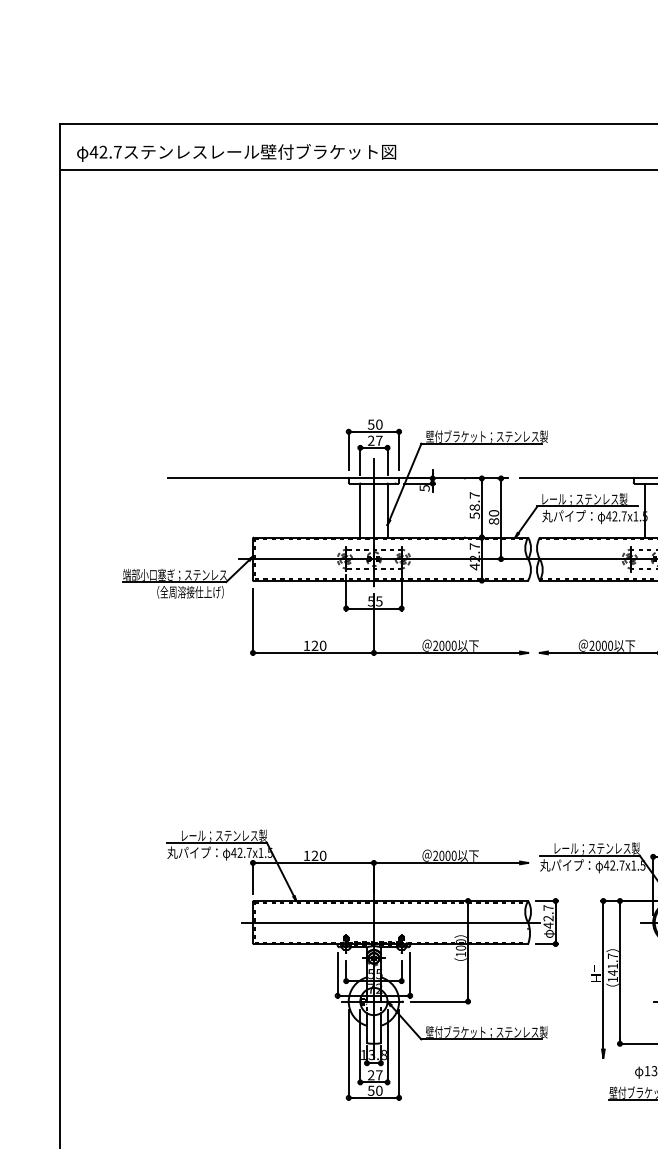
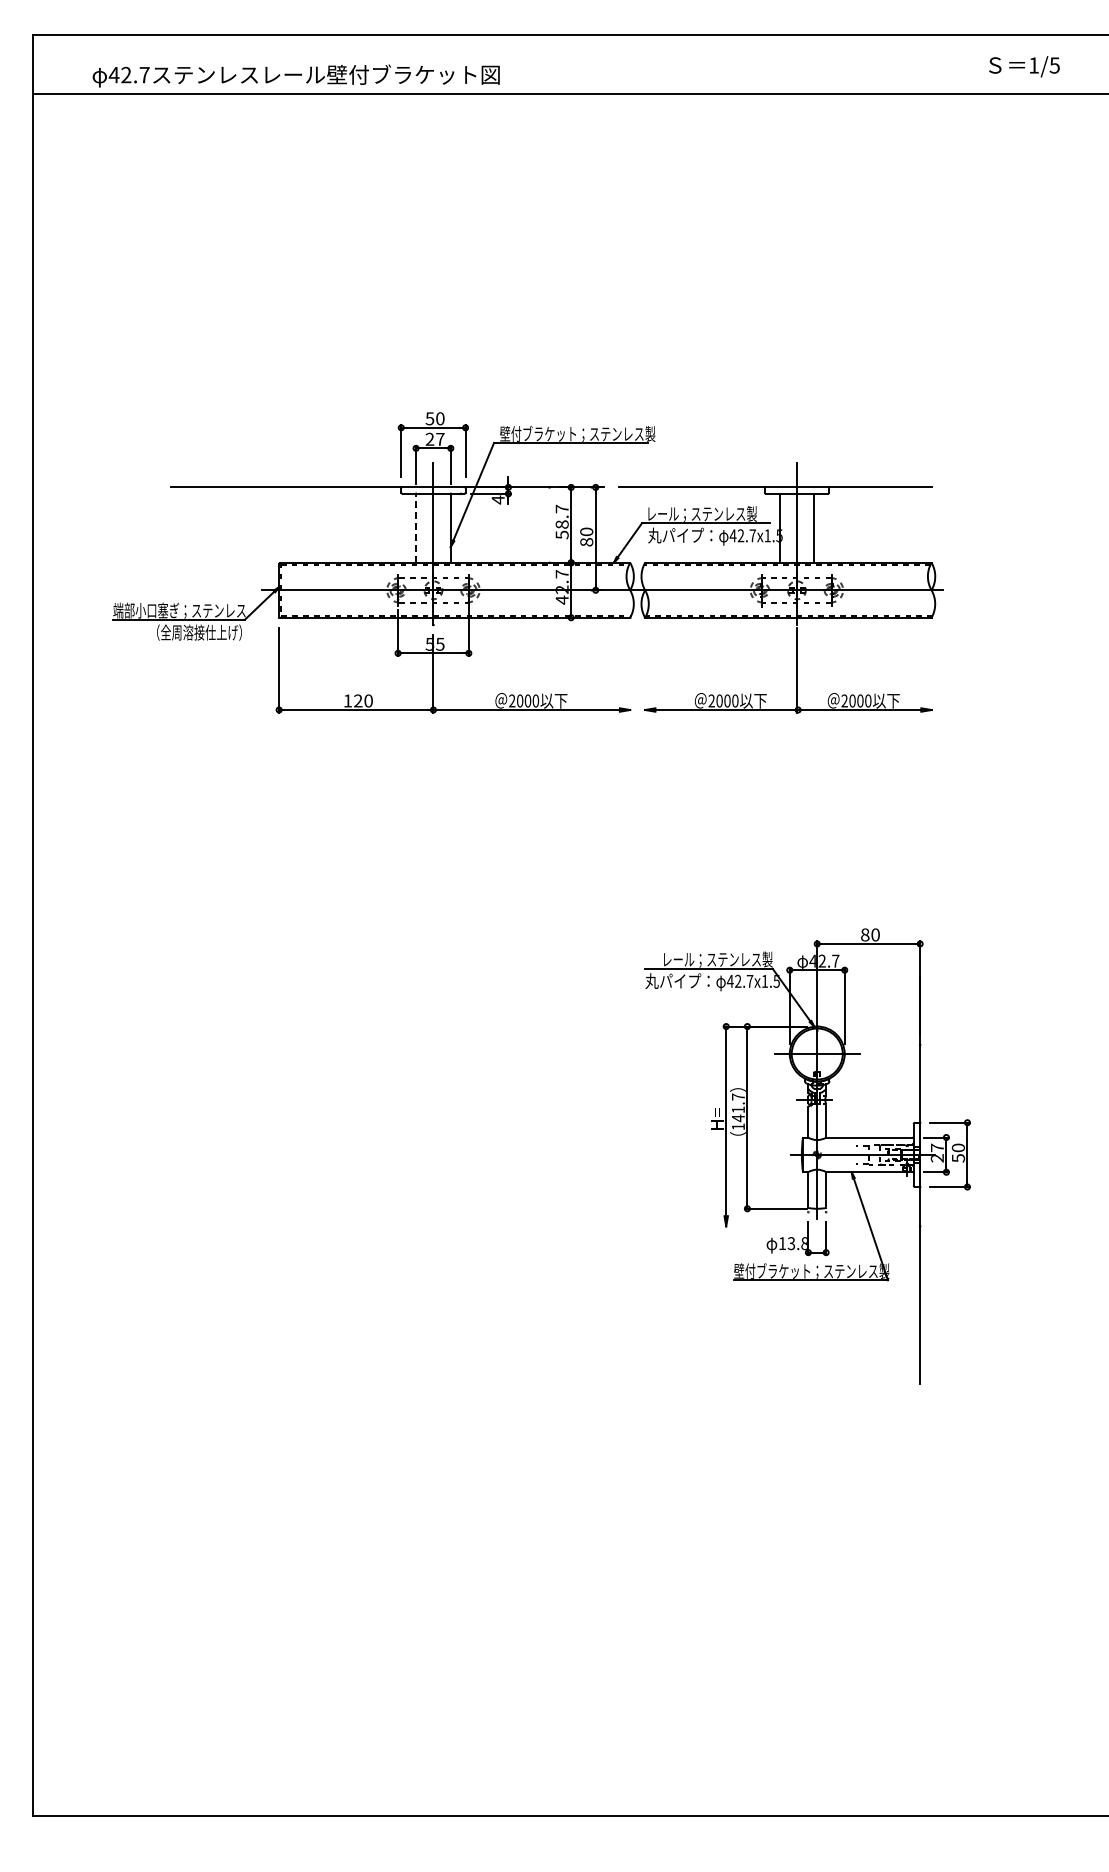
text: (236, 152) -> (295, 75), moved
text: (424, 487) -> (497, 499), 5 -> 4
line: (360, 509) -> (416, 527), solid -> dashed
part: (362, 965) -> (418, 1108), removed

